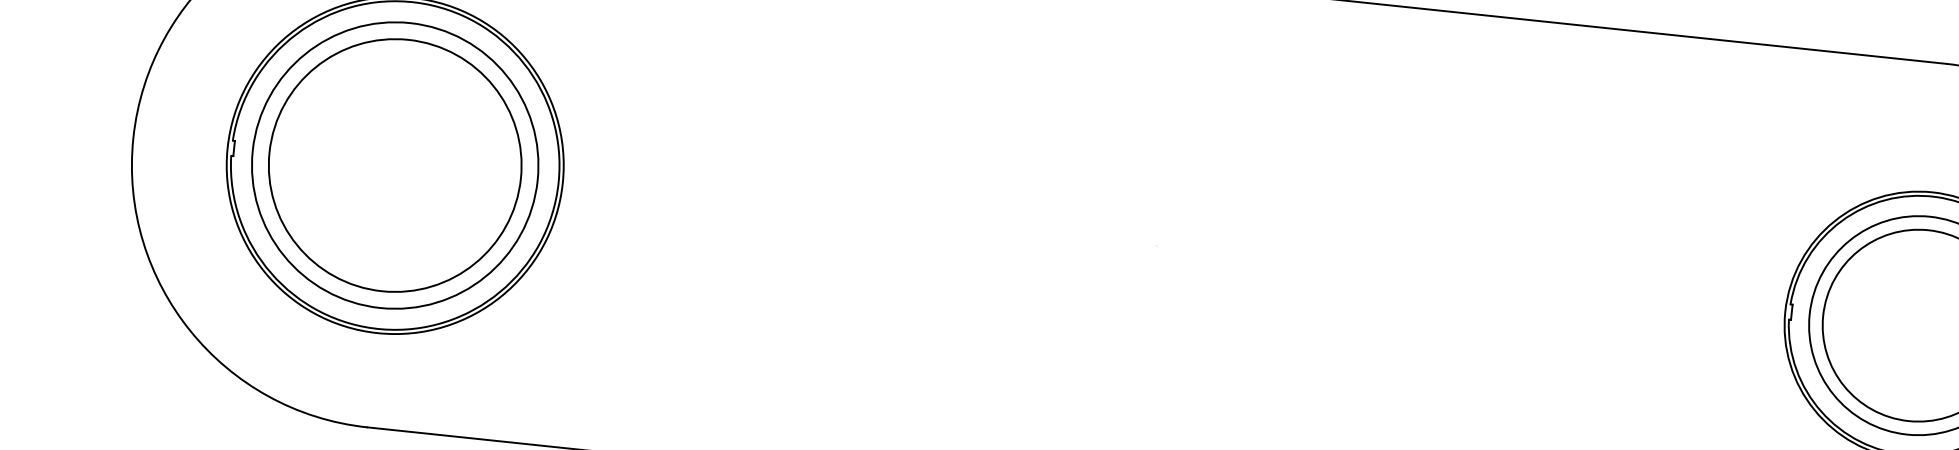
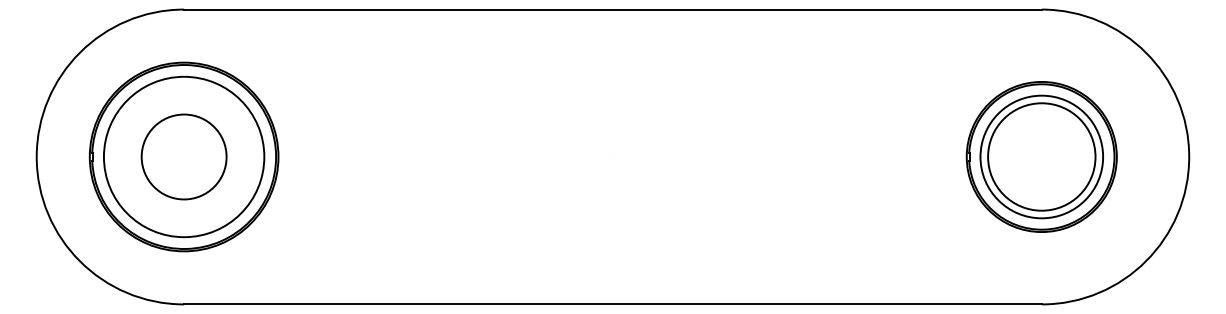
circle: (394, 164) -> (183, 156), size x0.6

